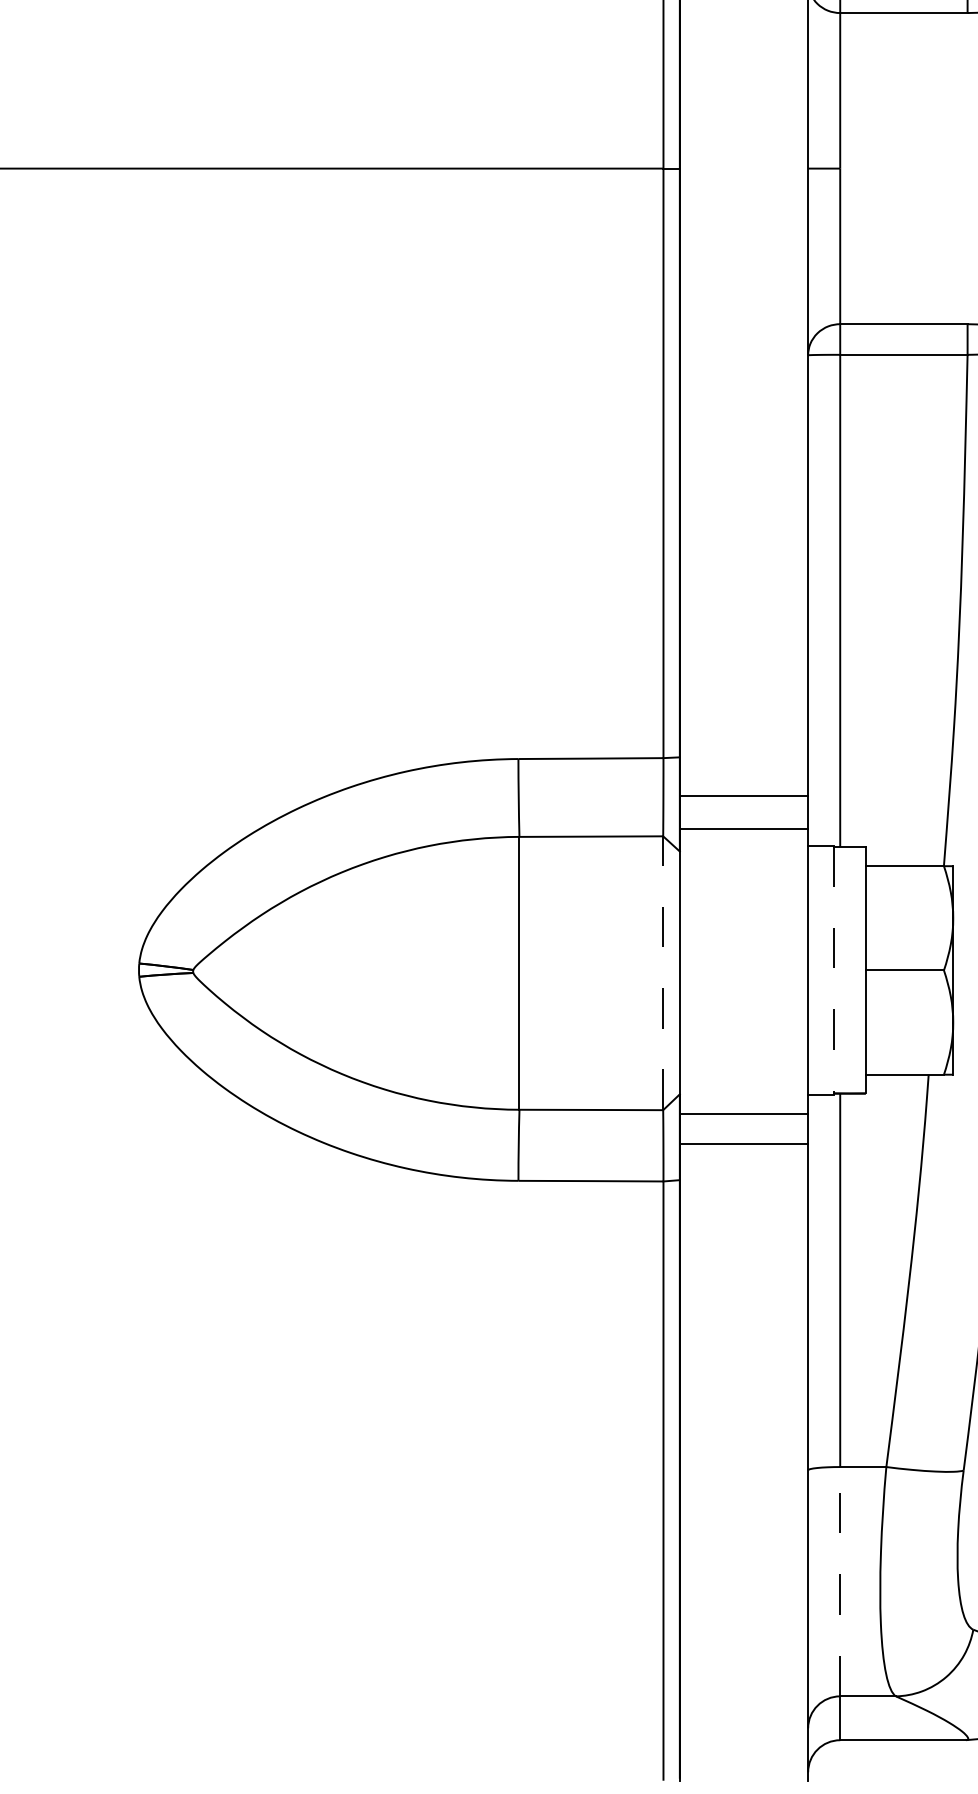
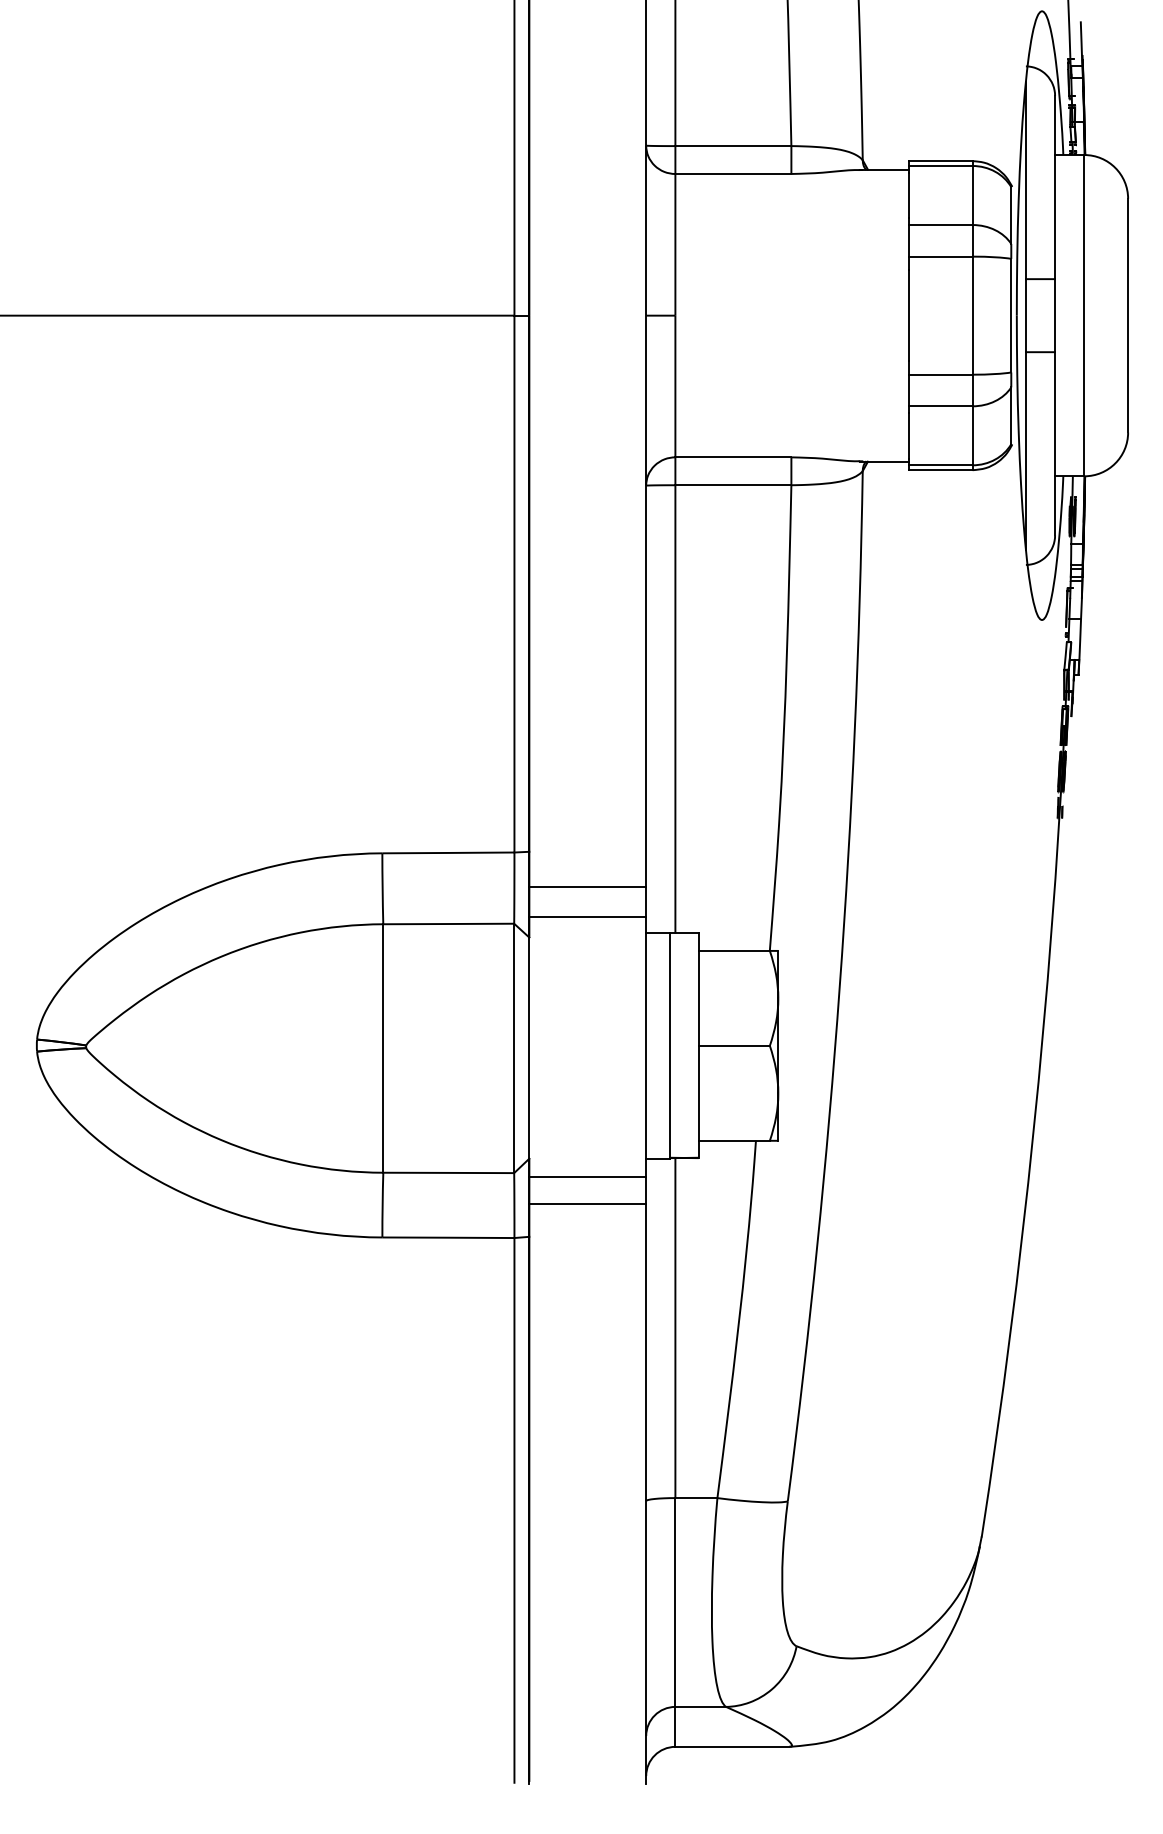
line: (833, 971) -> (669, 1046), dashed -> solid
line: (663, 973) -> (514, 1048), dashed -> solid
line: (840, 1581) -> (675, 1602), dashed -> solid

